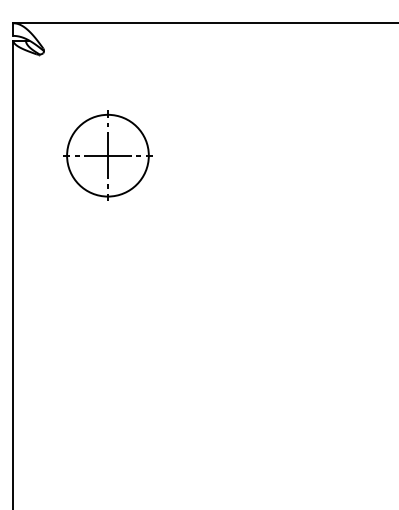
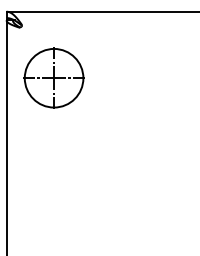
part: (106, 154) -> (53, 77), size x1.43

